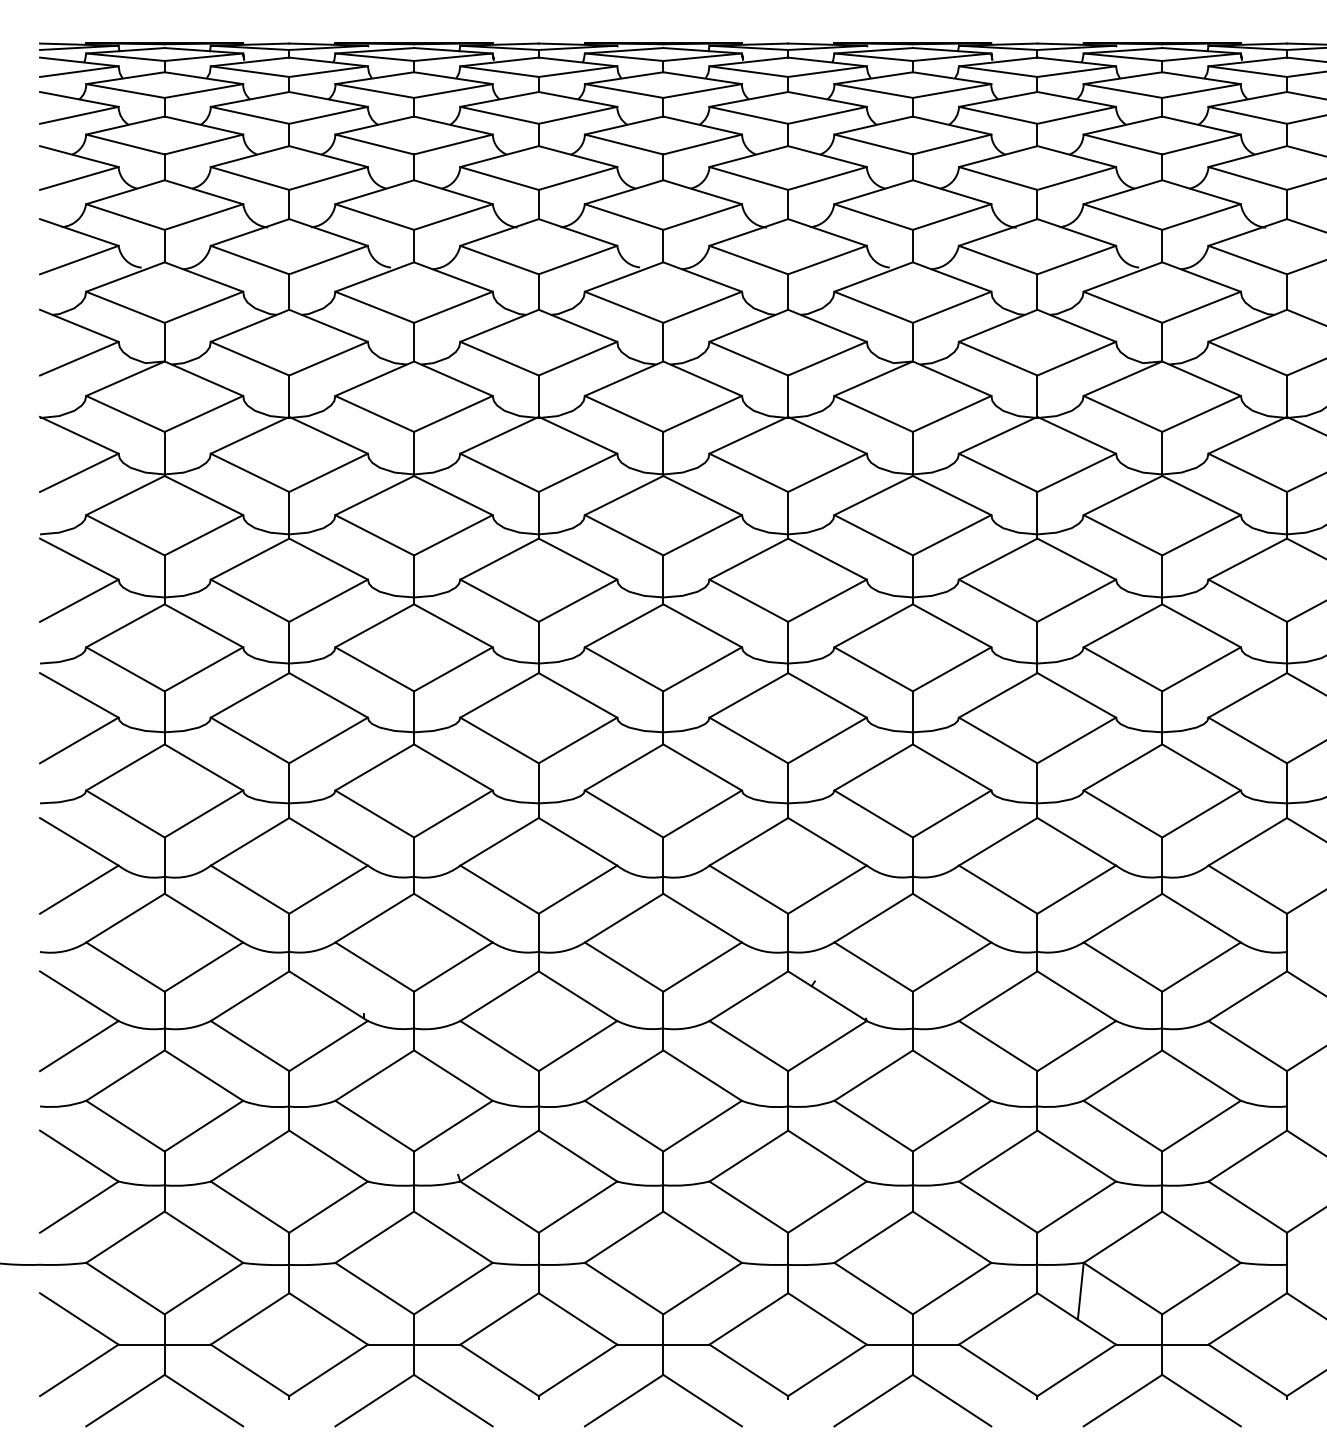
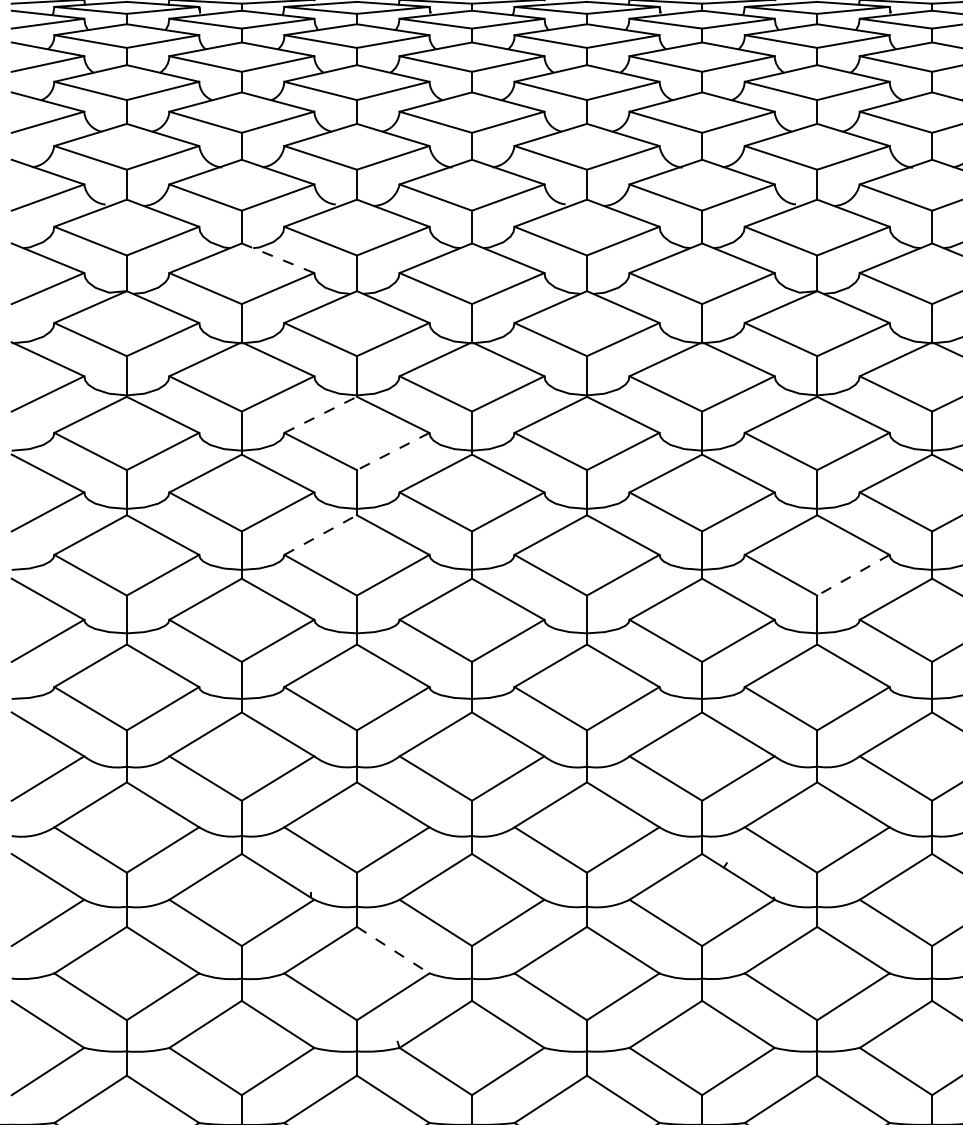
line: (329, 326) -> (278, 258), solid -> dashed
line: (374, 495) -> (320, 414), solid -> dashed
line: (452, 535) -> (392, 451), solid -> dashed
line: (374, 625) -> (320, 534), solid -> dashed
line: (952, 669) -> (853, 575), solid -> dashed
line: (453, 1075) -> (393, 950), solid -> dashed

